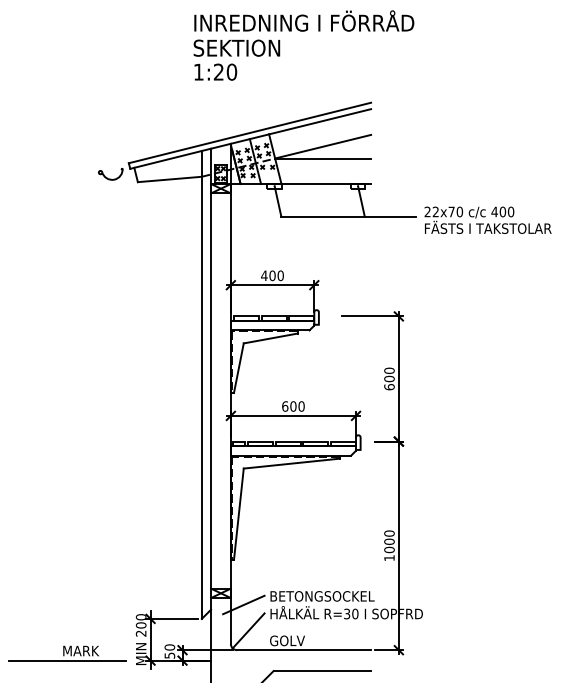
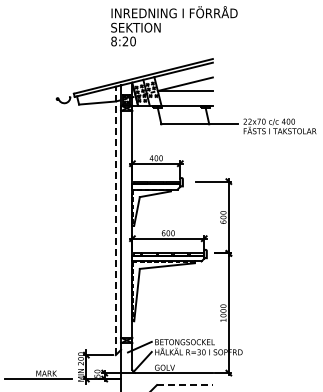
text: (197, 72) -> (113, 41), 1:20 -> 8:20
line: (201, 384) -> (115, 220), solid -> dashed
line: (321, 671) -> (184, 385), solid -> dashed

